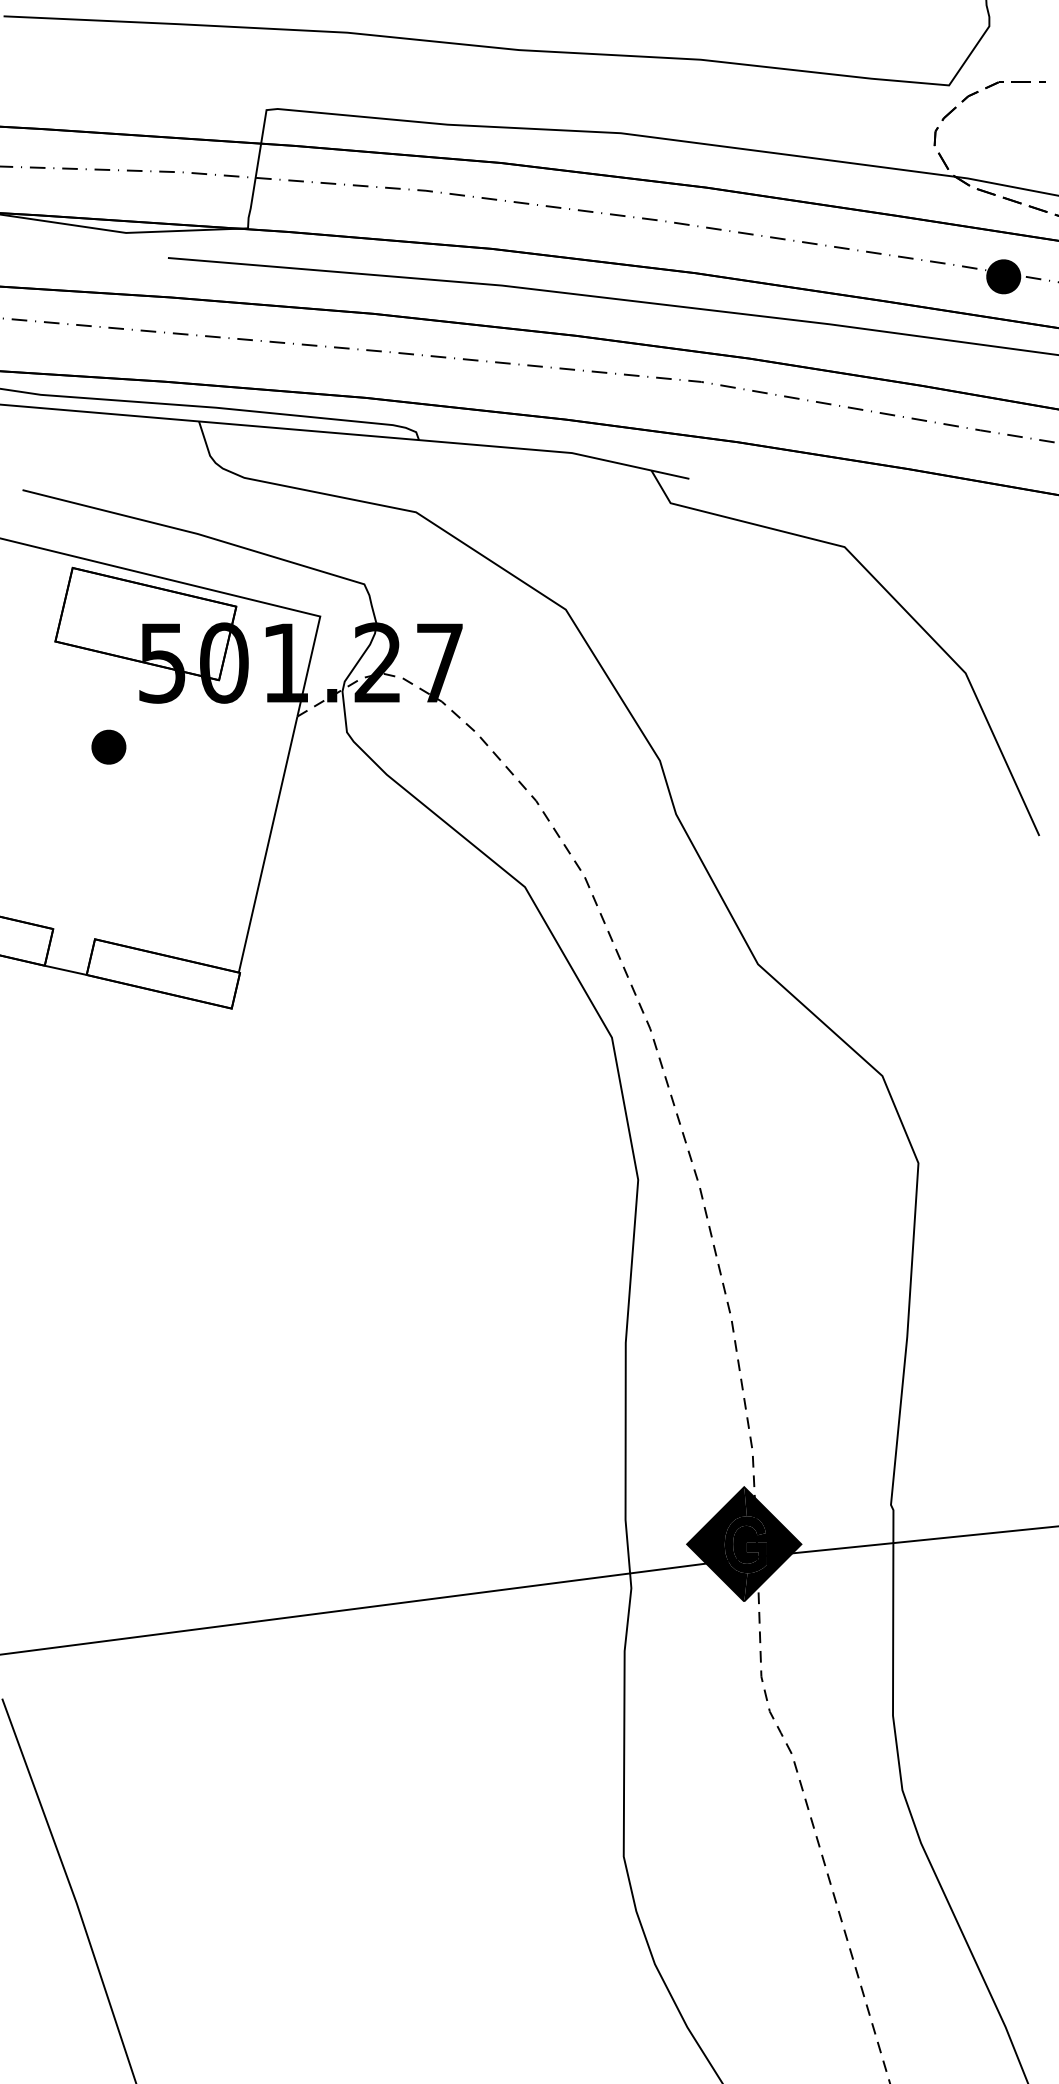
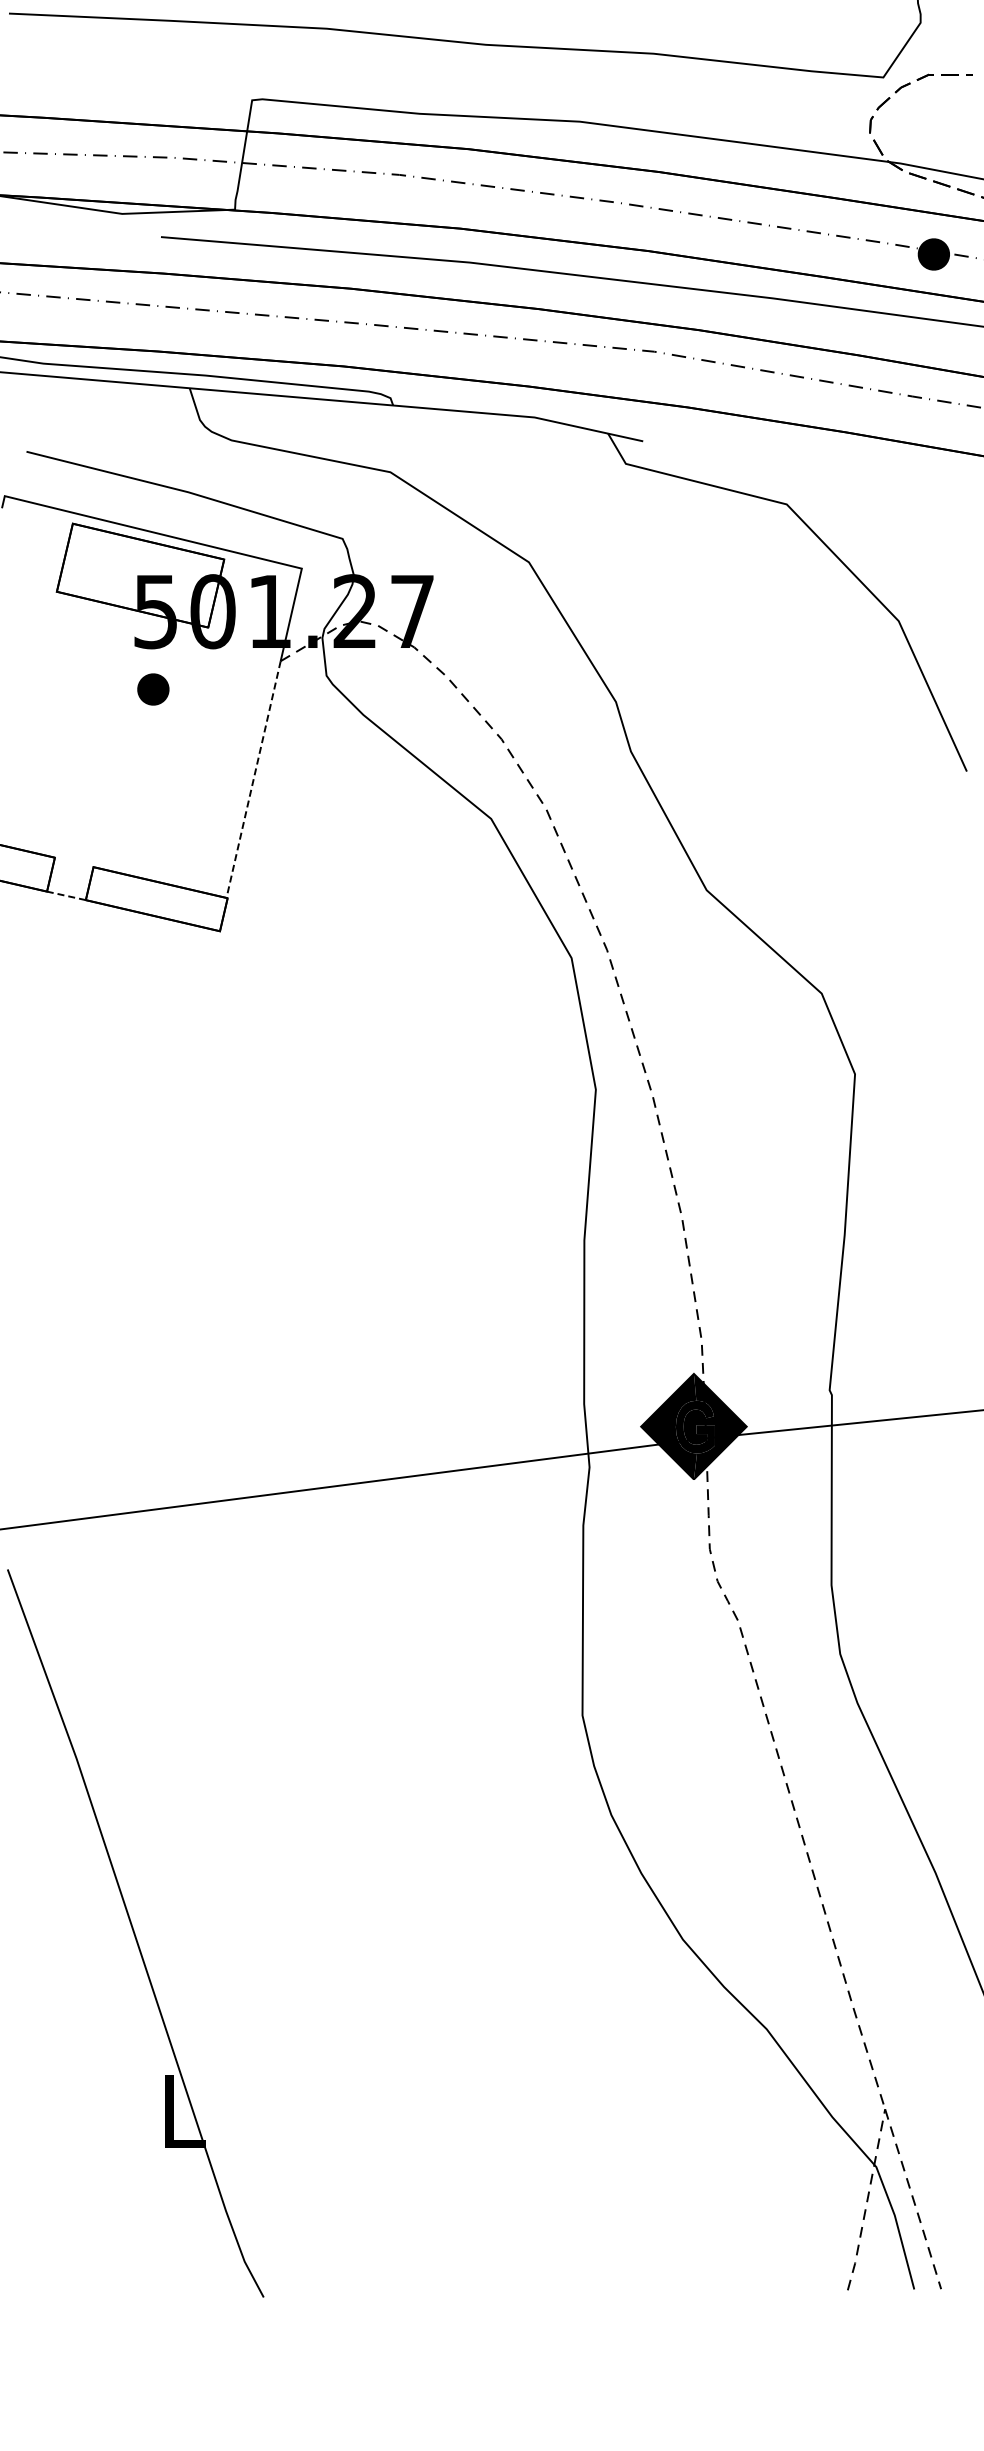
part: (109, 747) -> (153, 689), moved
line: (267, 845) -> (253, 780), solid -> dashed
line: (65, 969) -> (66, 895), solid -> dashed

